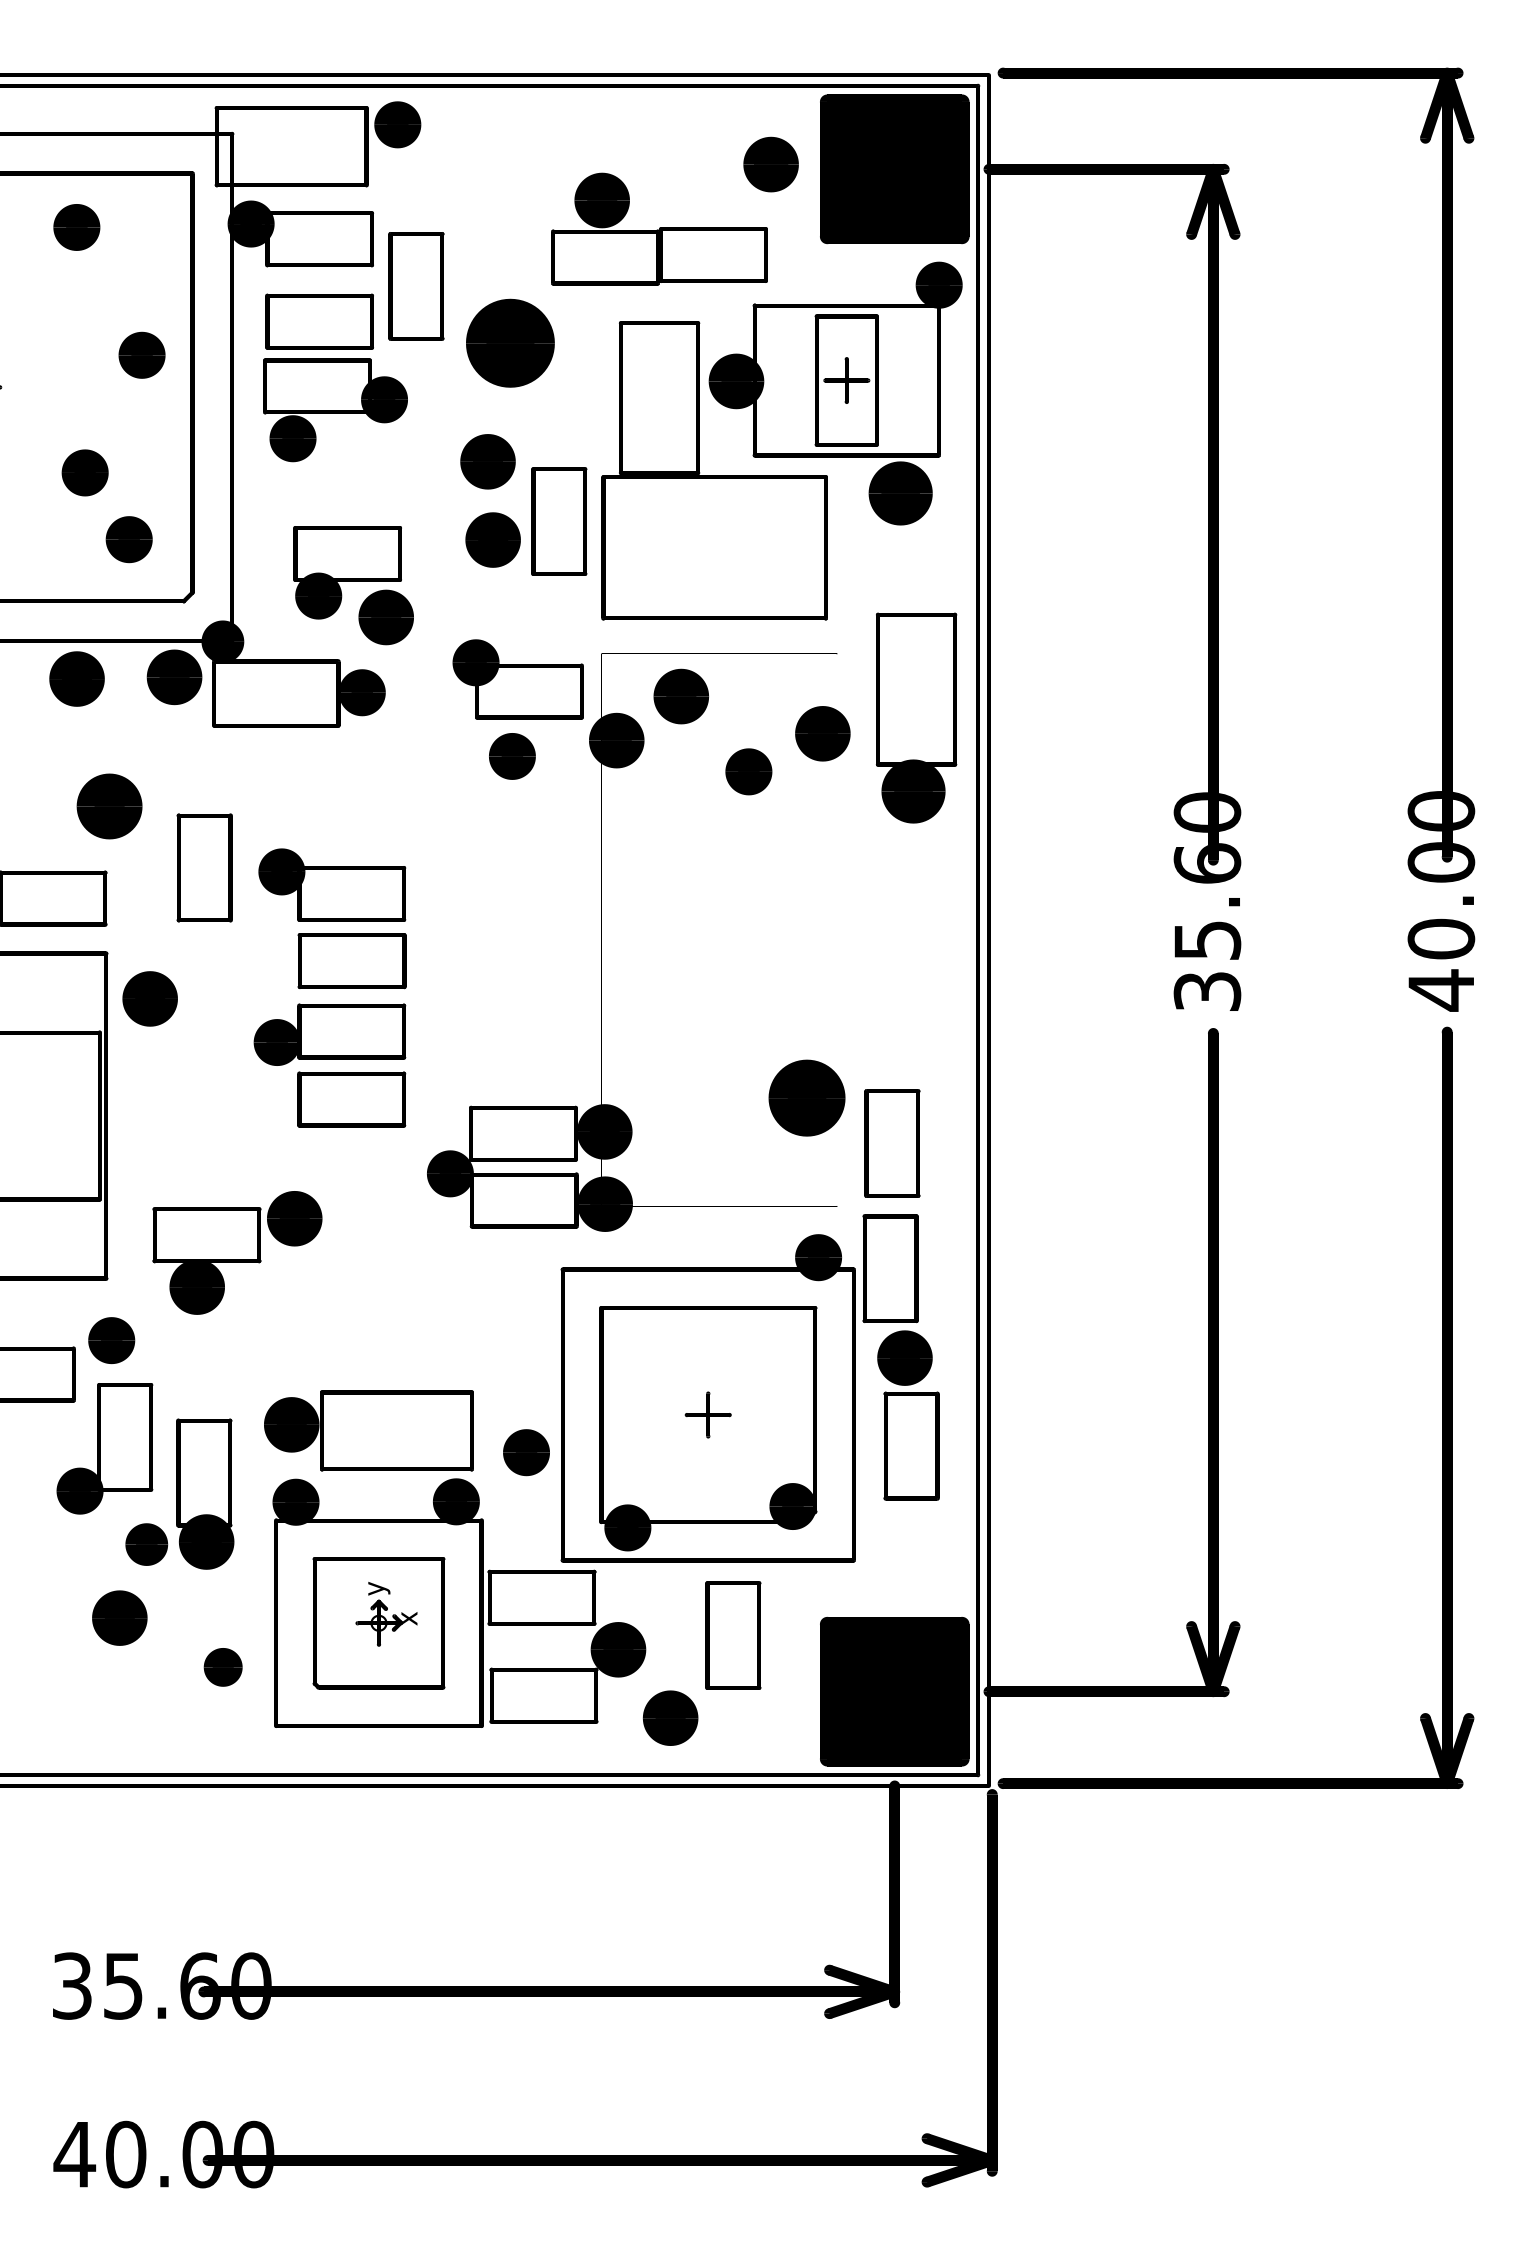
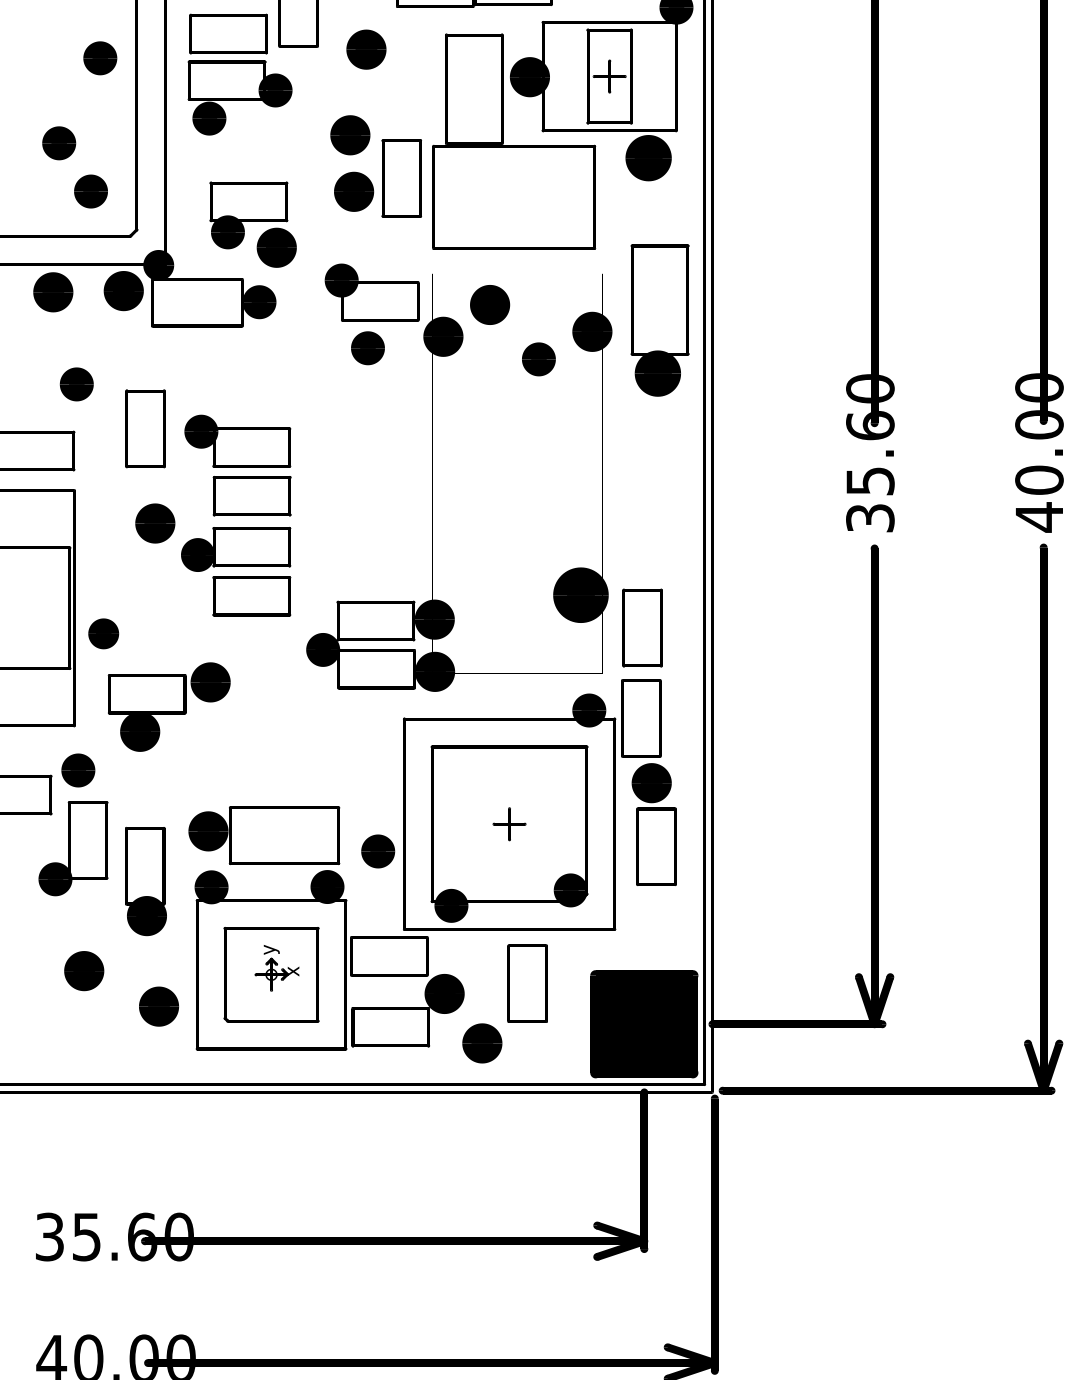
part: (509, 343) -> (365, 49), size x0.62
part: (109, 806) -> (76, 384), size x0.71
part: (149, 998) -> (154, 523), moved
part: (146, 1544) -> (103, 633), moved
part: (222, 1667) -> (158, 1006), size x1.43

